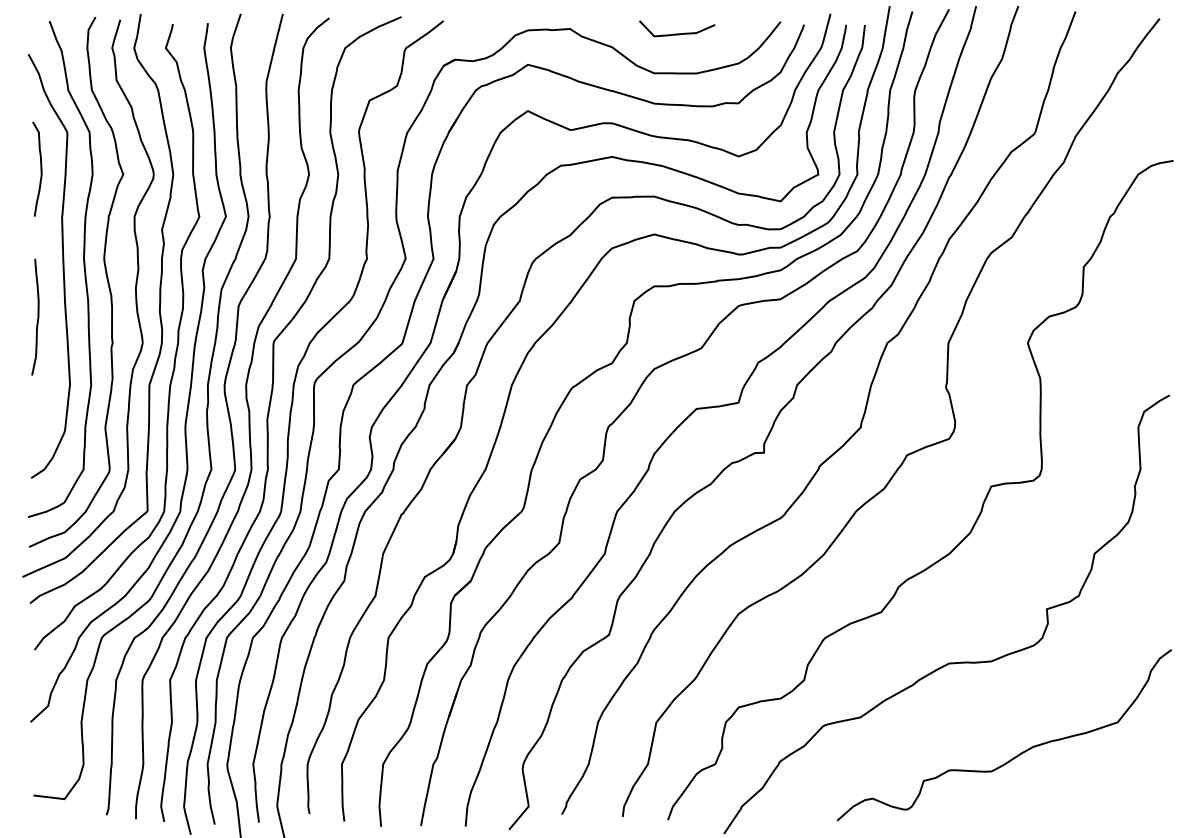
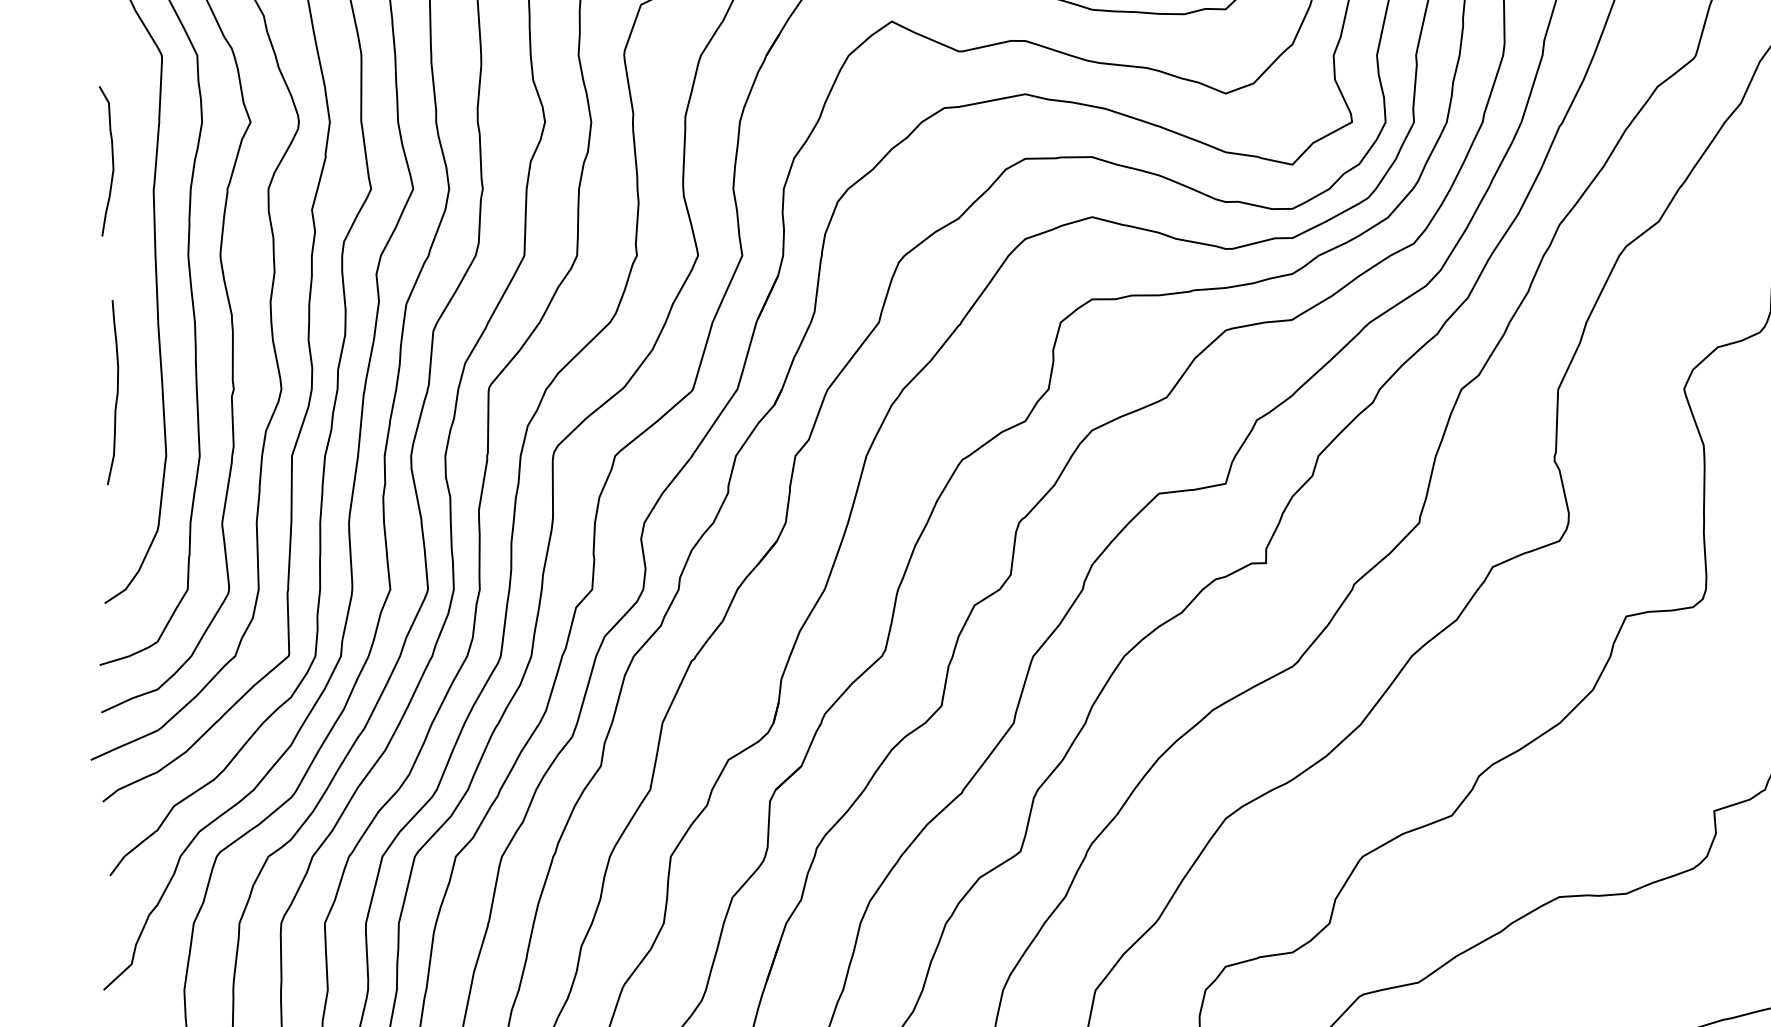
curve: (40, 168) -> (111, 160), moved
curve: (37, 316) -> (116, 391), moved

